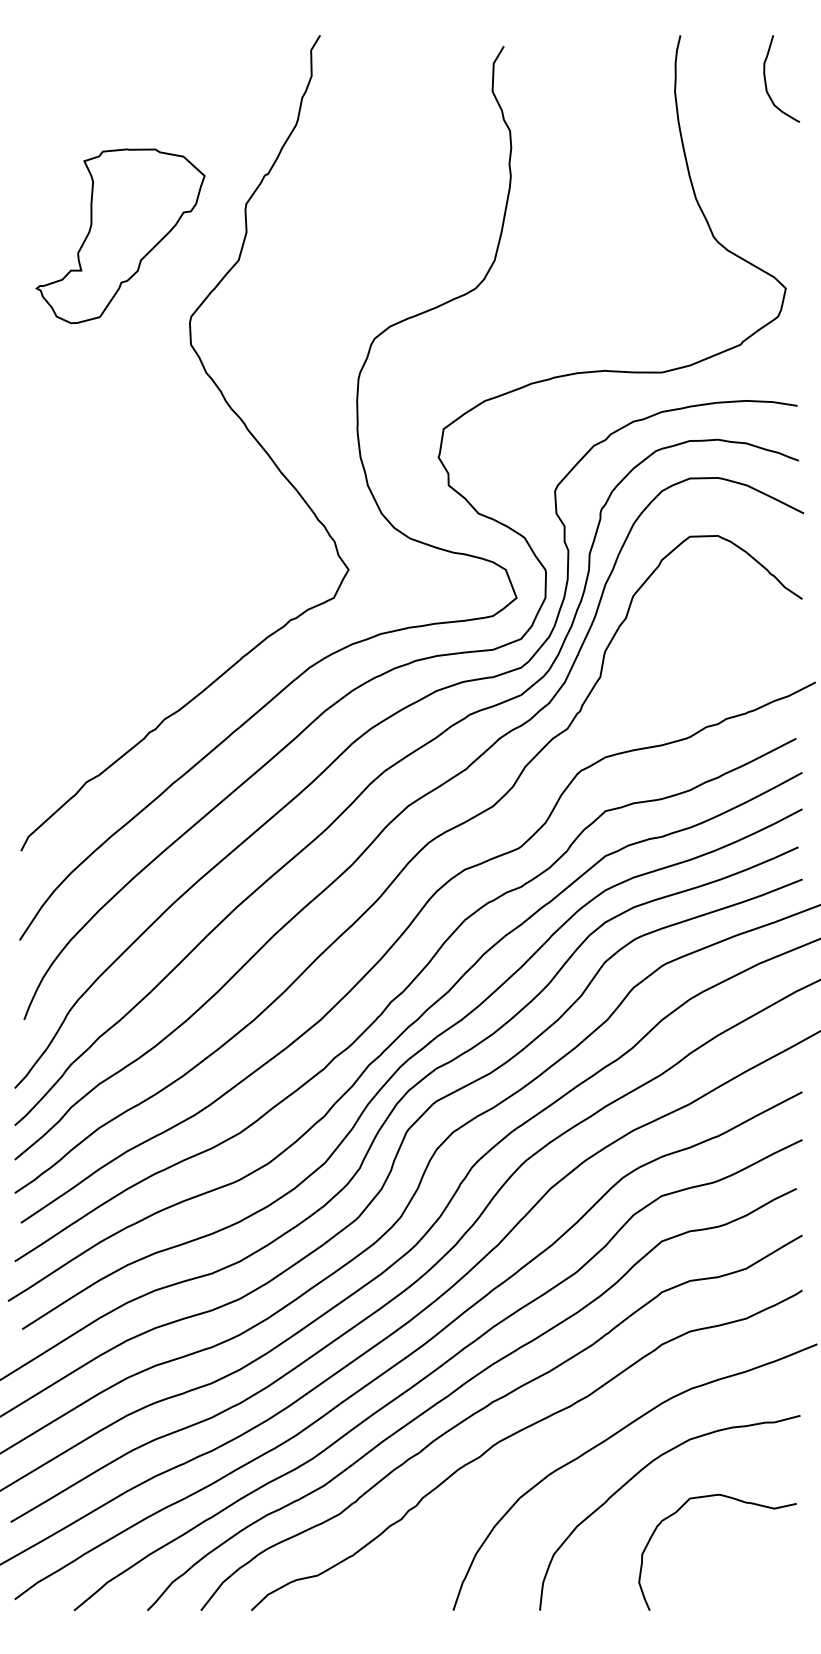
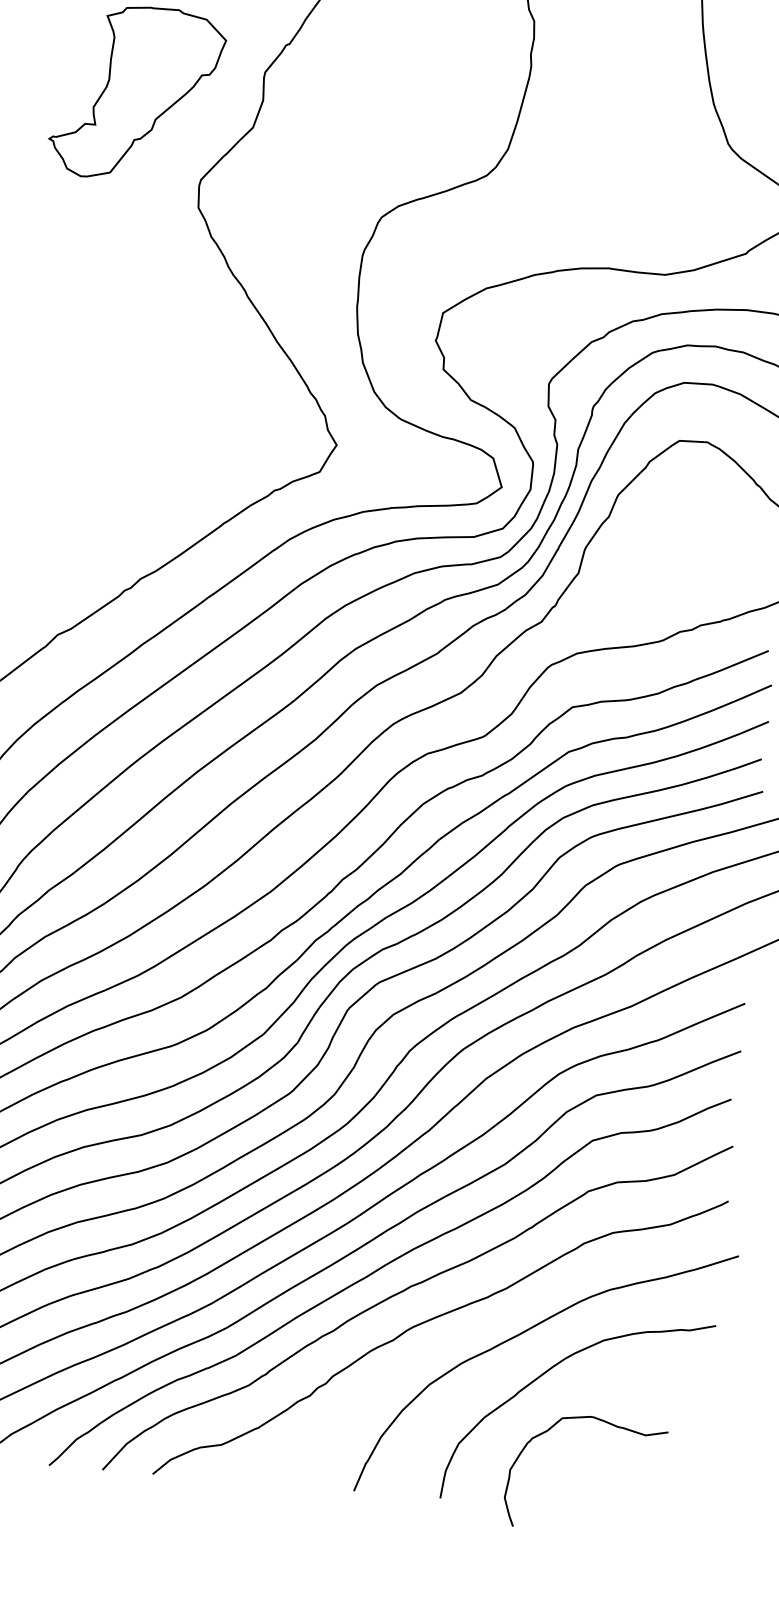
curve: (735, 1500) -> (607, 1424), moved

